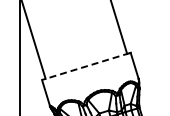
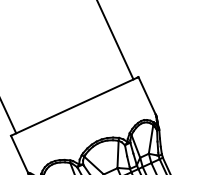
line: (85, 66) -> (73, 106), dashed -> solid

